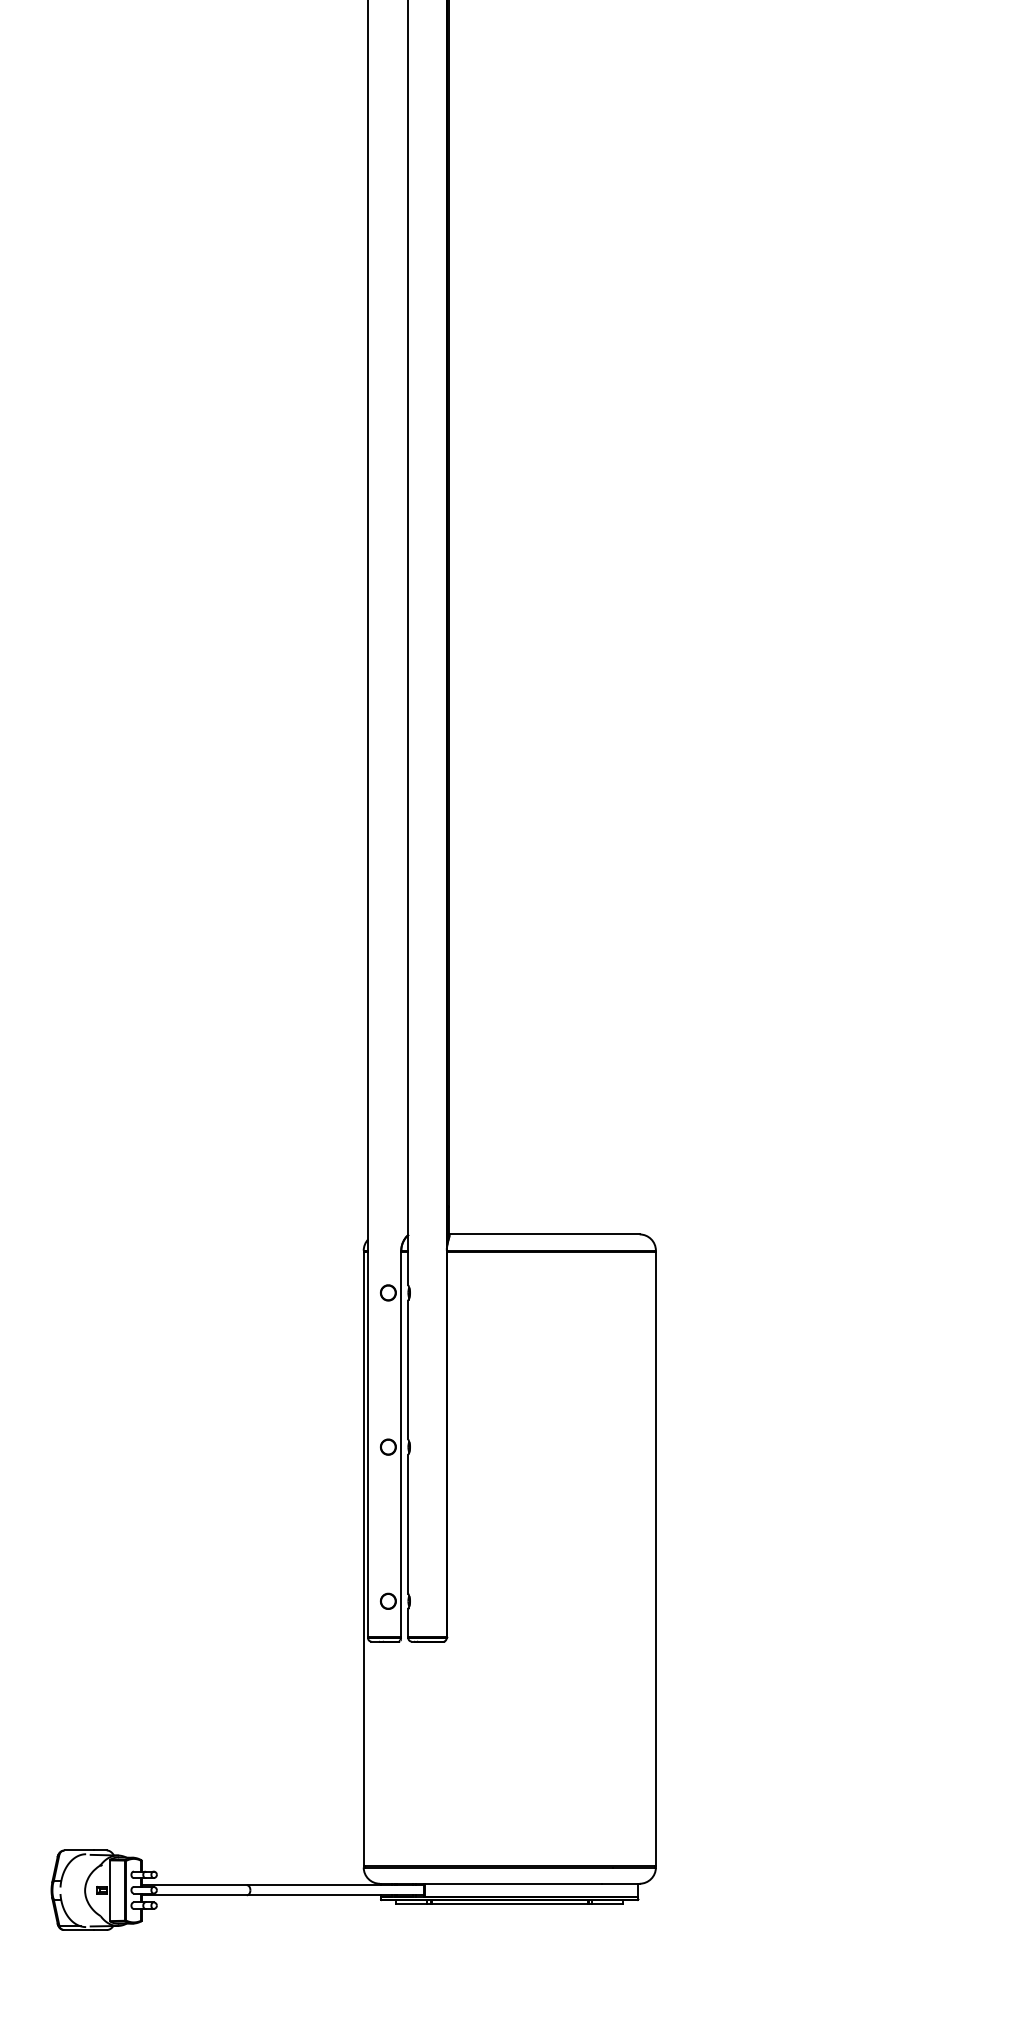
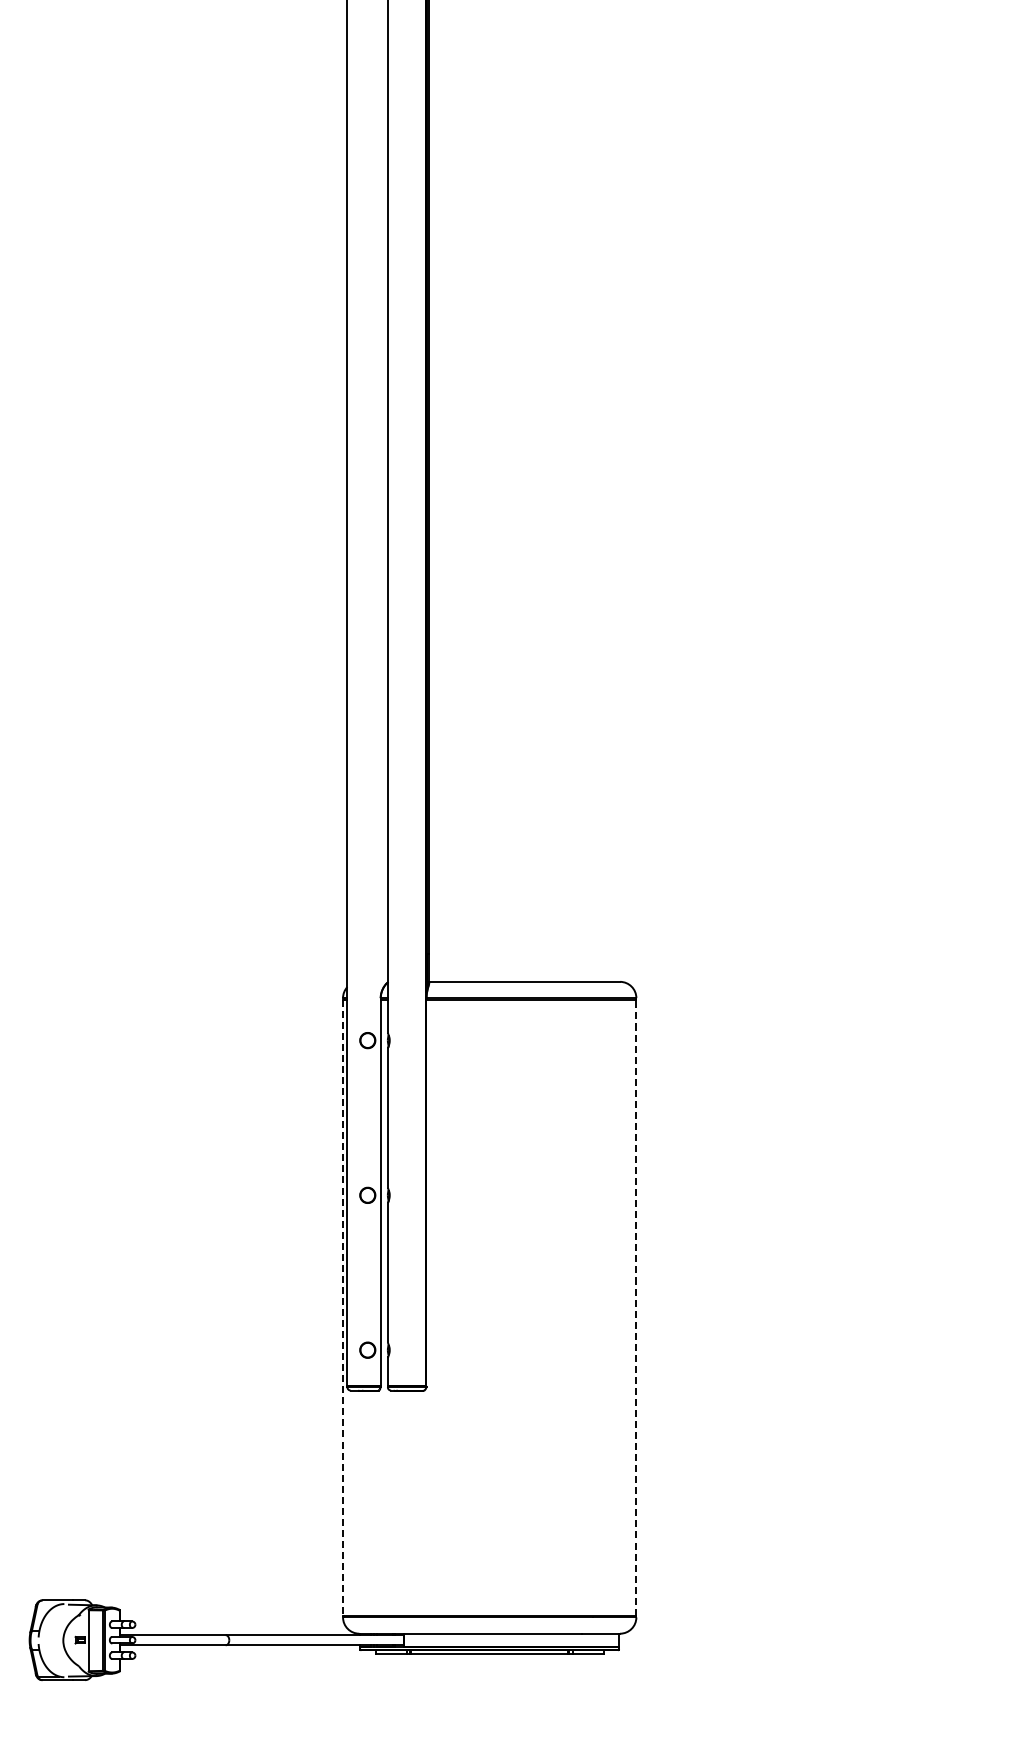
line: (363, 1559) -> (342, 1308), solid -> dashed
line: (655, 1559) -> (635, 1308), solid -> dashed

